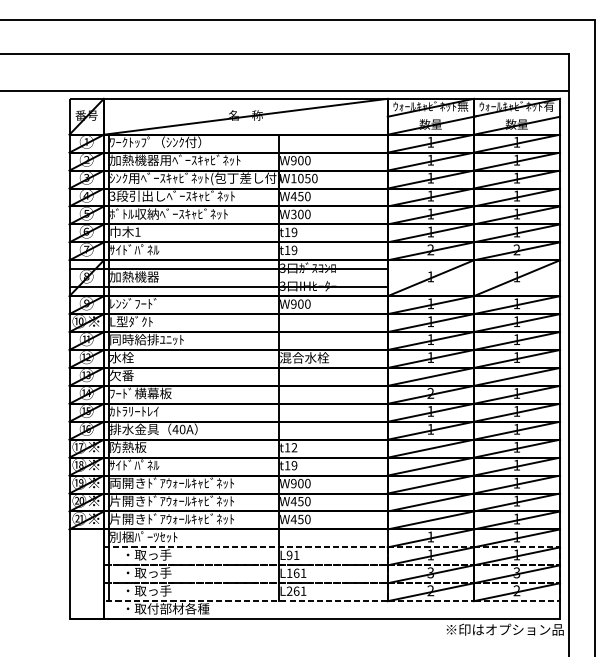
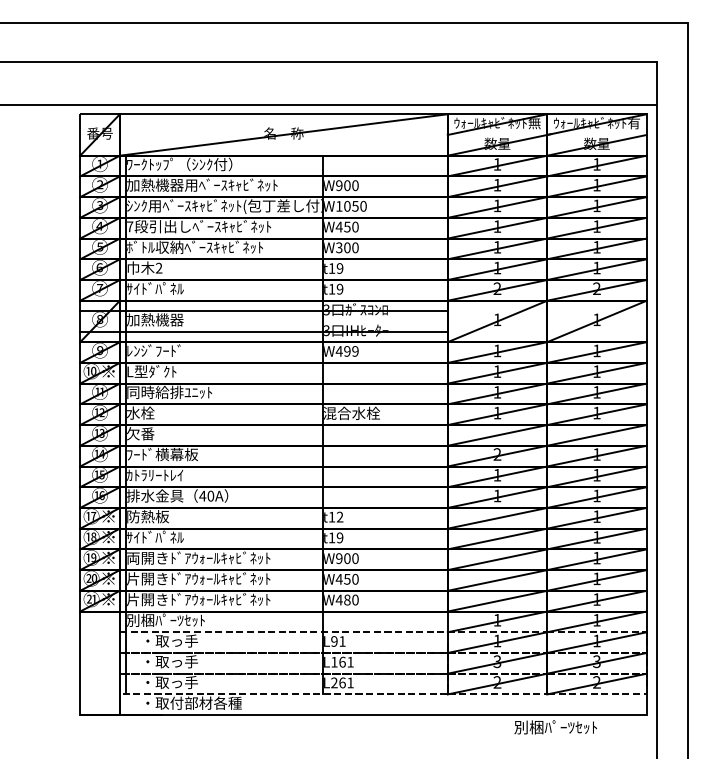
text: (113, 196) -> (130, 226), 3 -> 7
text: (137, 231) -> (158, 267), 1 -> 2
text: (300, 304) -> (346, 351), W900 -> W499
text: (300, 518) -> (347, 599), W450 -> W480
text: (504, 629) -> (582, 727), ※印はオプション品 -> 別梱ﾊﾟｰﾂｾｯﾄ

